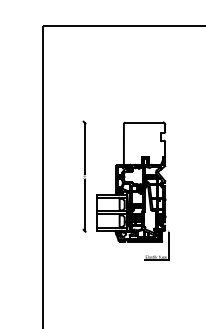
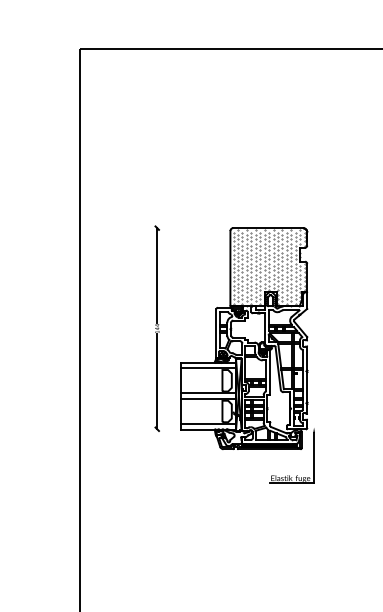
hatch: (144, 143) -> (268, 266), added

